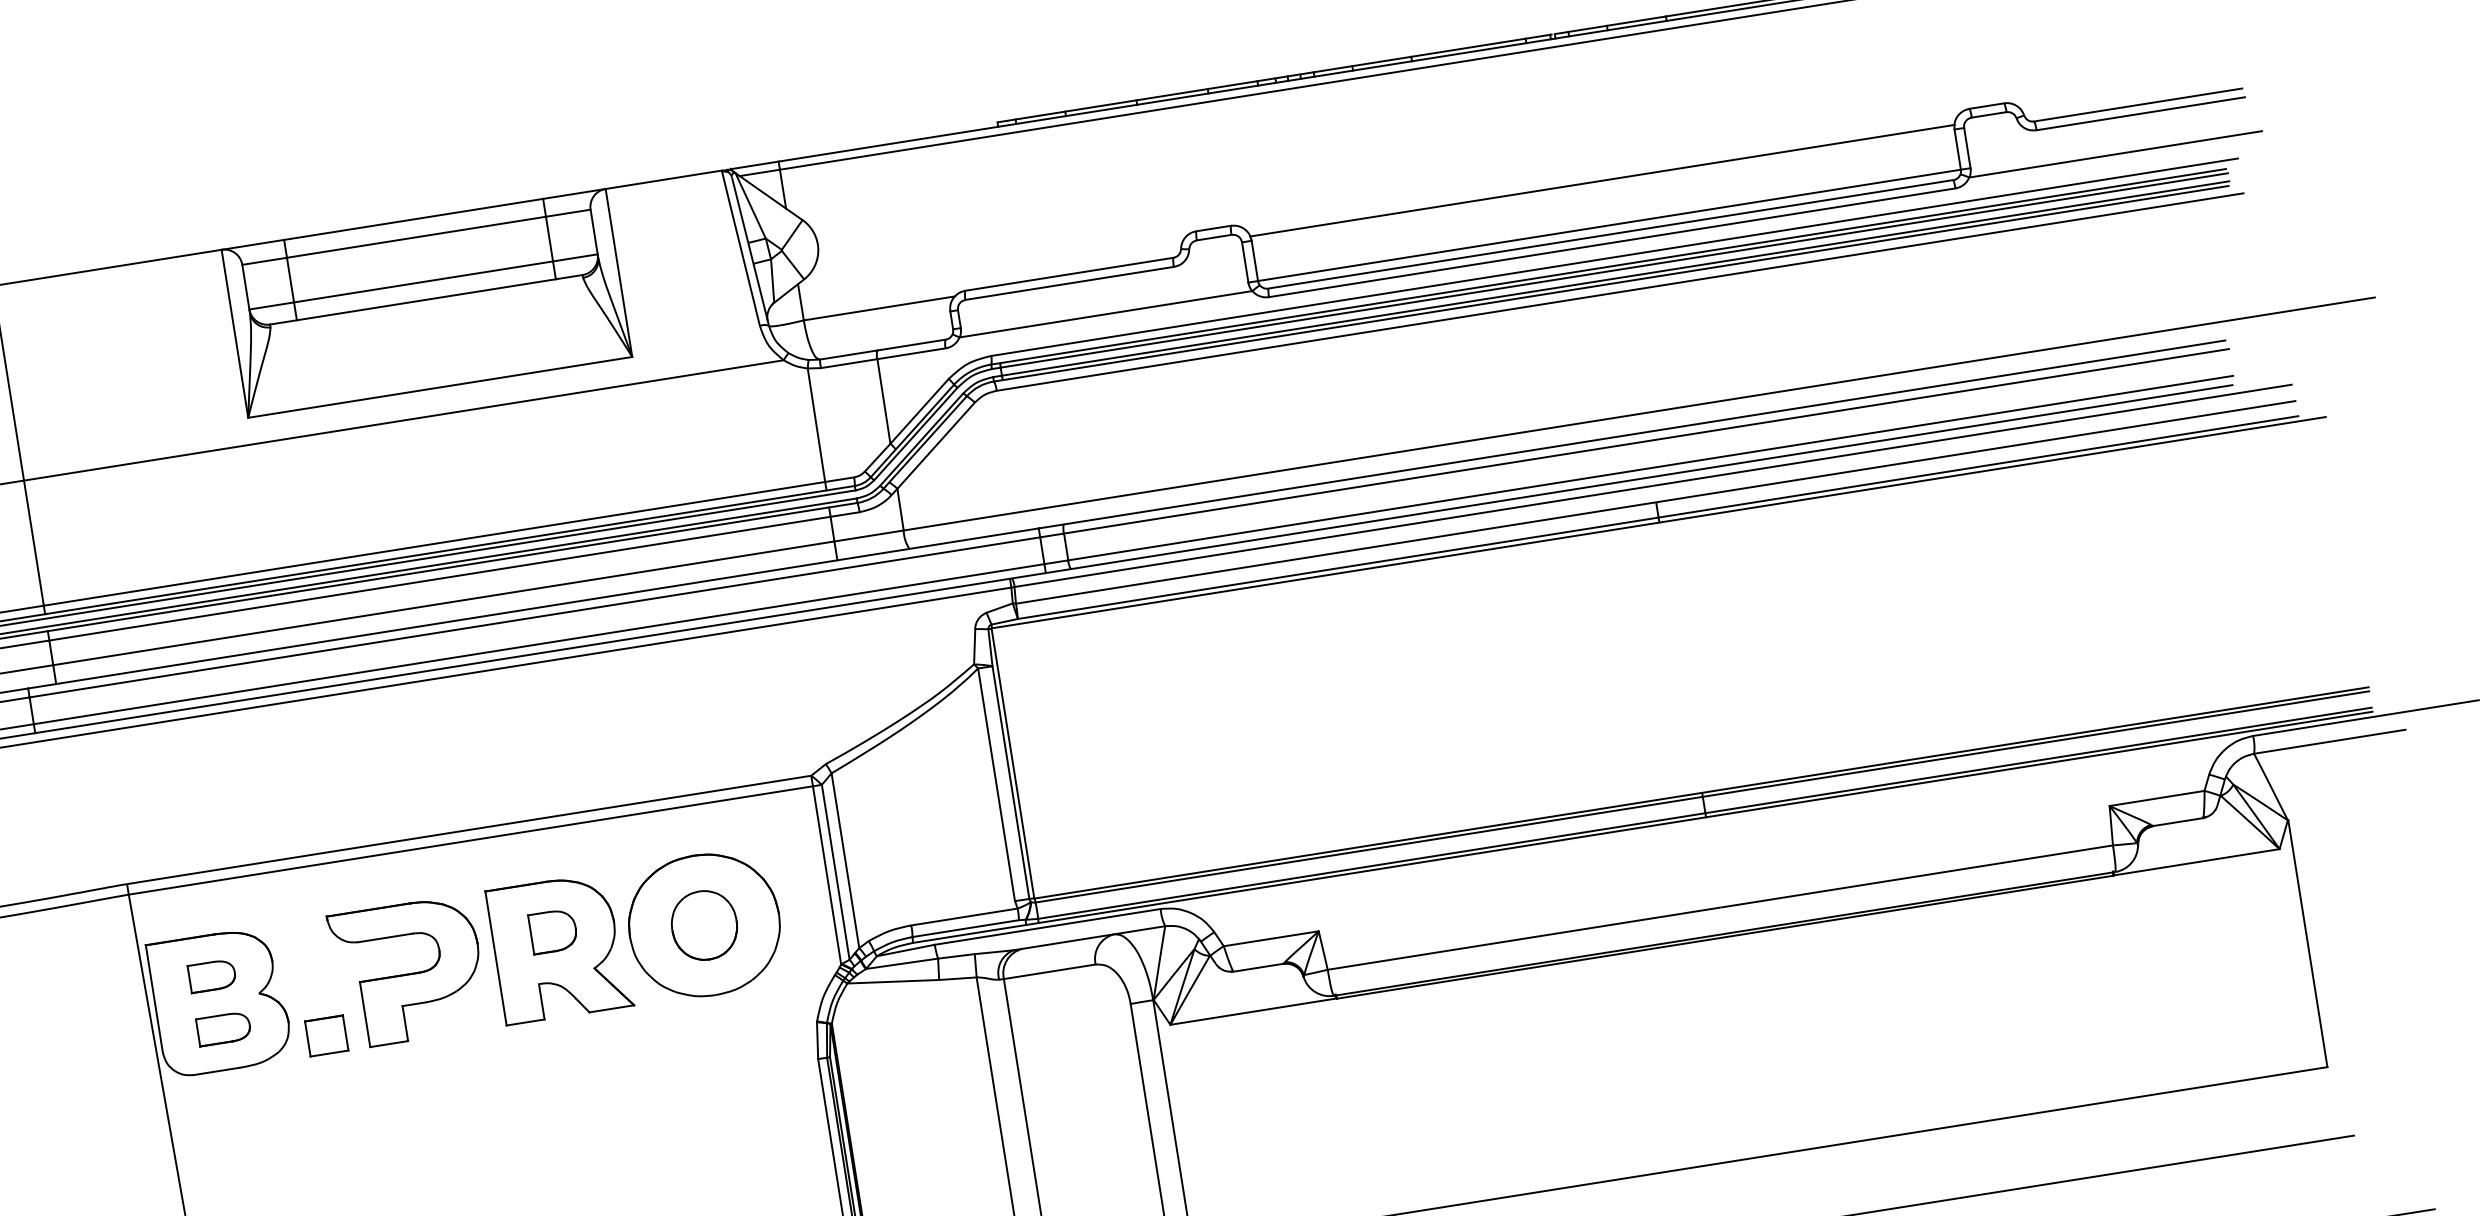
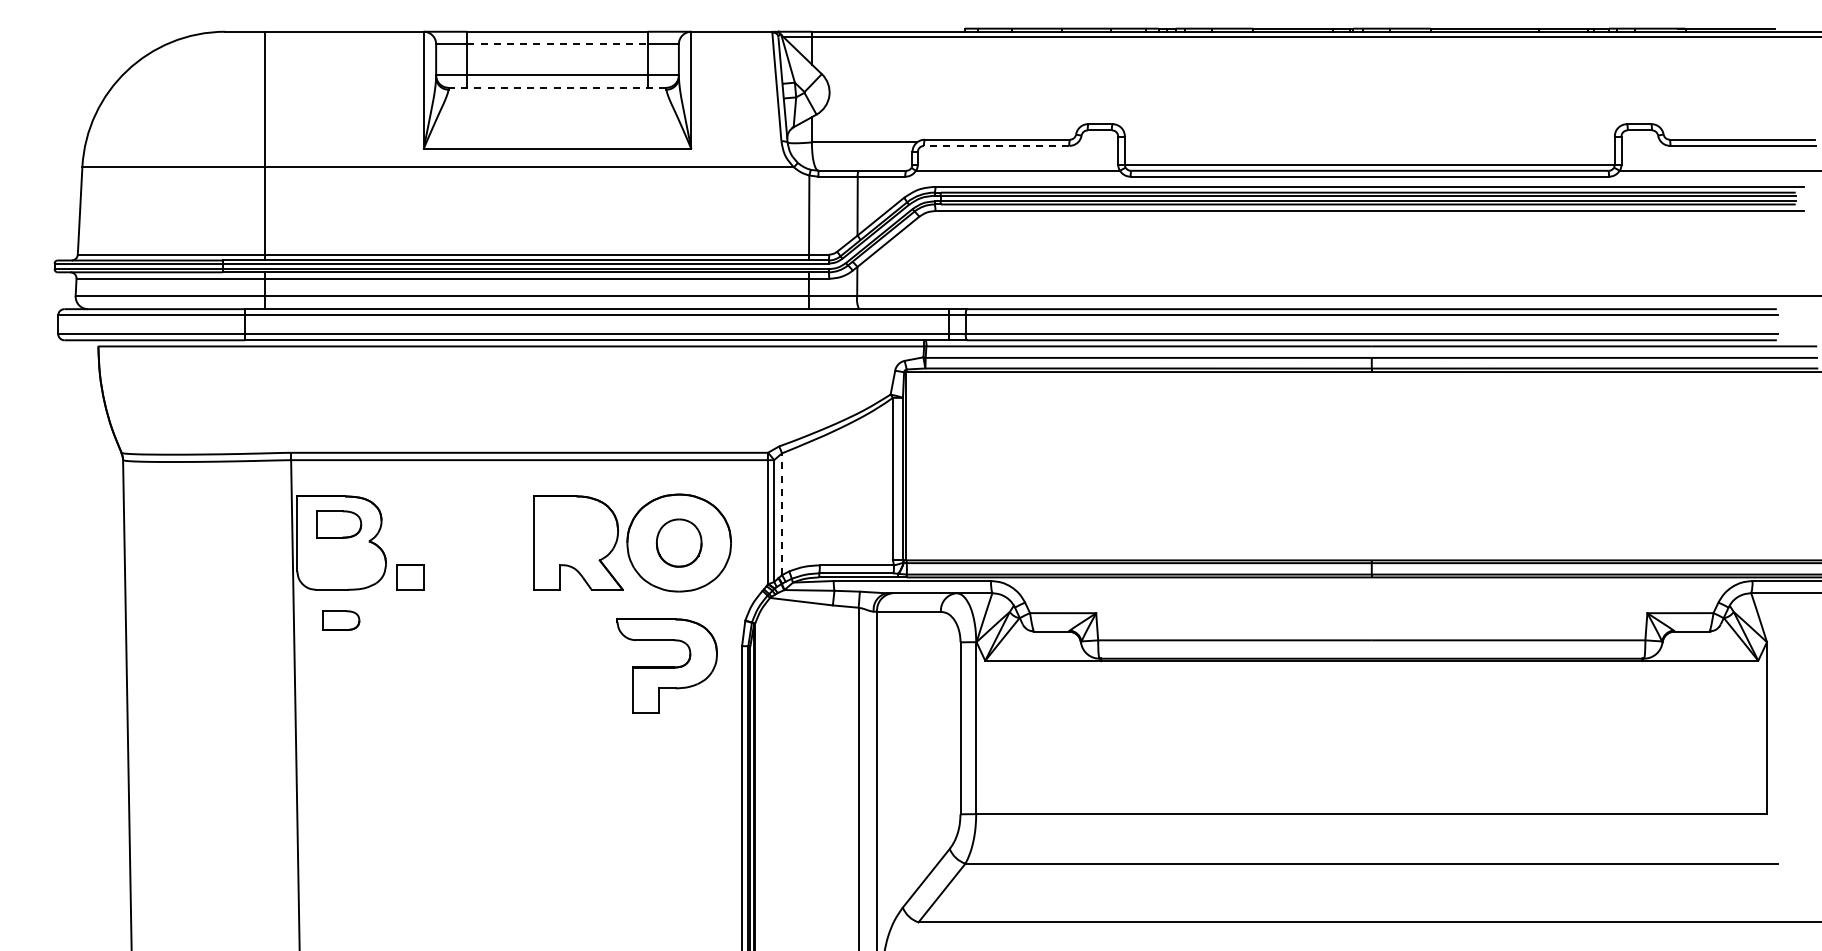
line: (1601, 180) -> (1369, 133), removed
line: (417, 237) -> (558, 44), solid -> dashed
line: (1069, 282) -> (996, 145), solid -> dashed
line: (426, 299) -> (557, 87), solid -> dashed
line: (846, 860) -> (782, 514), solid -> dashed
part: (552, 930) -> (575, 530), removed
part: (407, 971) -> (666, 665), moved
part: (211, 976) -> (338, 524), size x1.4
part: (224, 1028) -> (341, 620), moved

